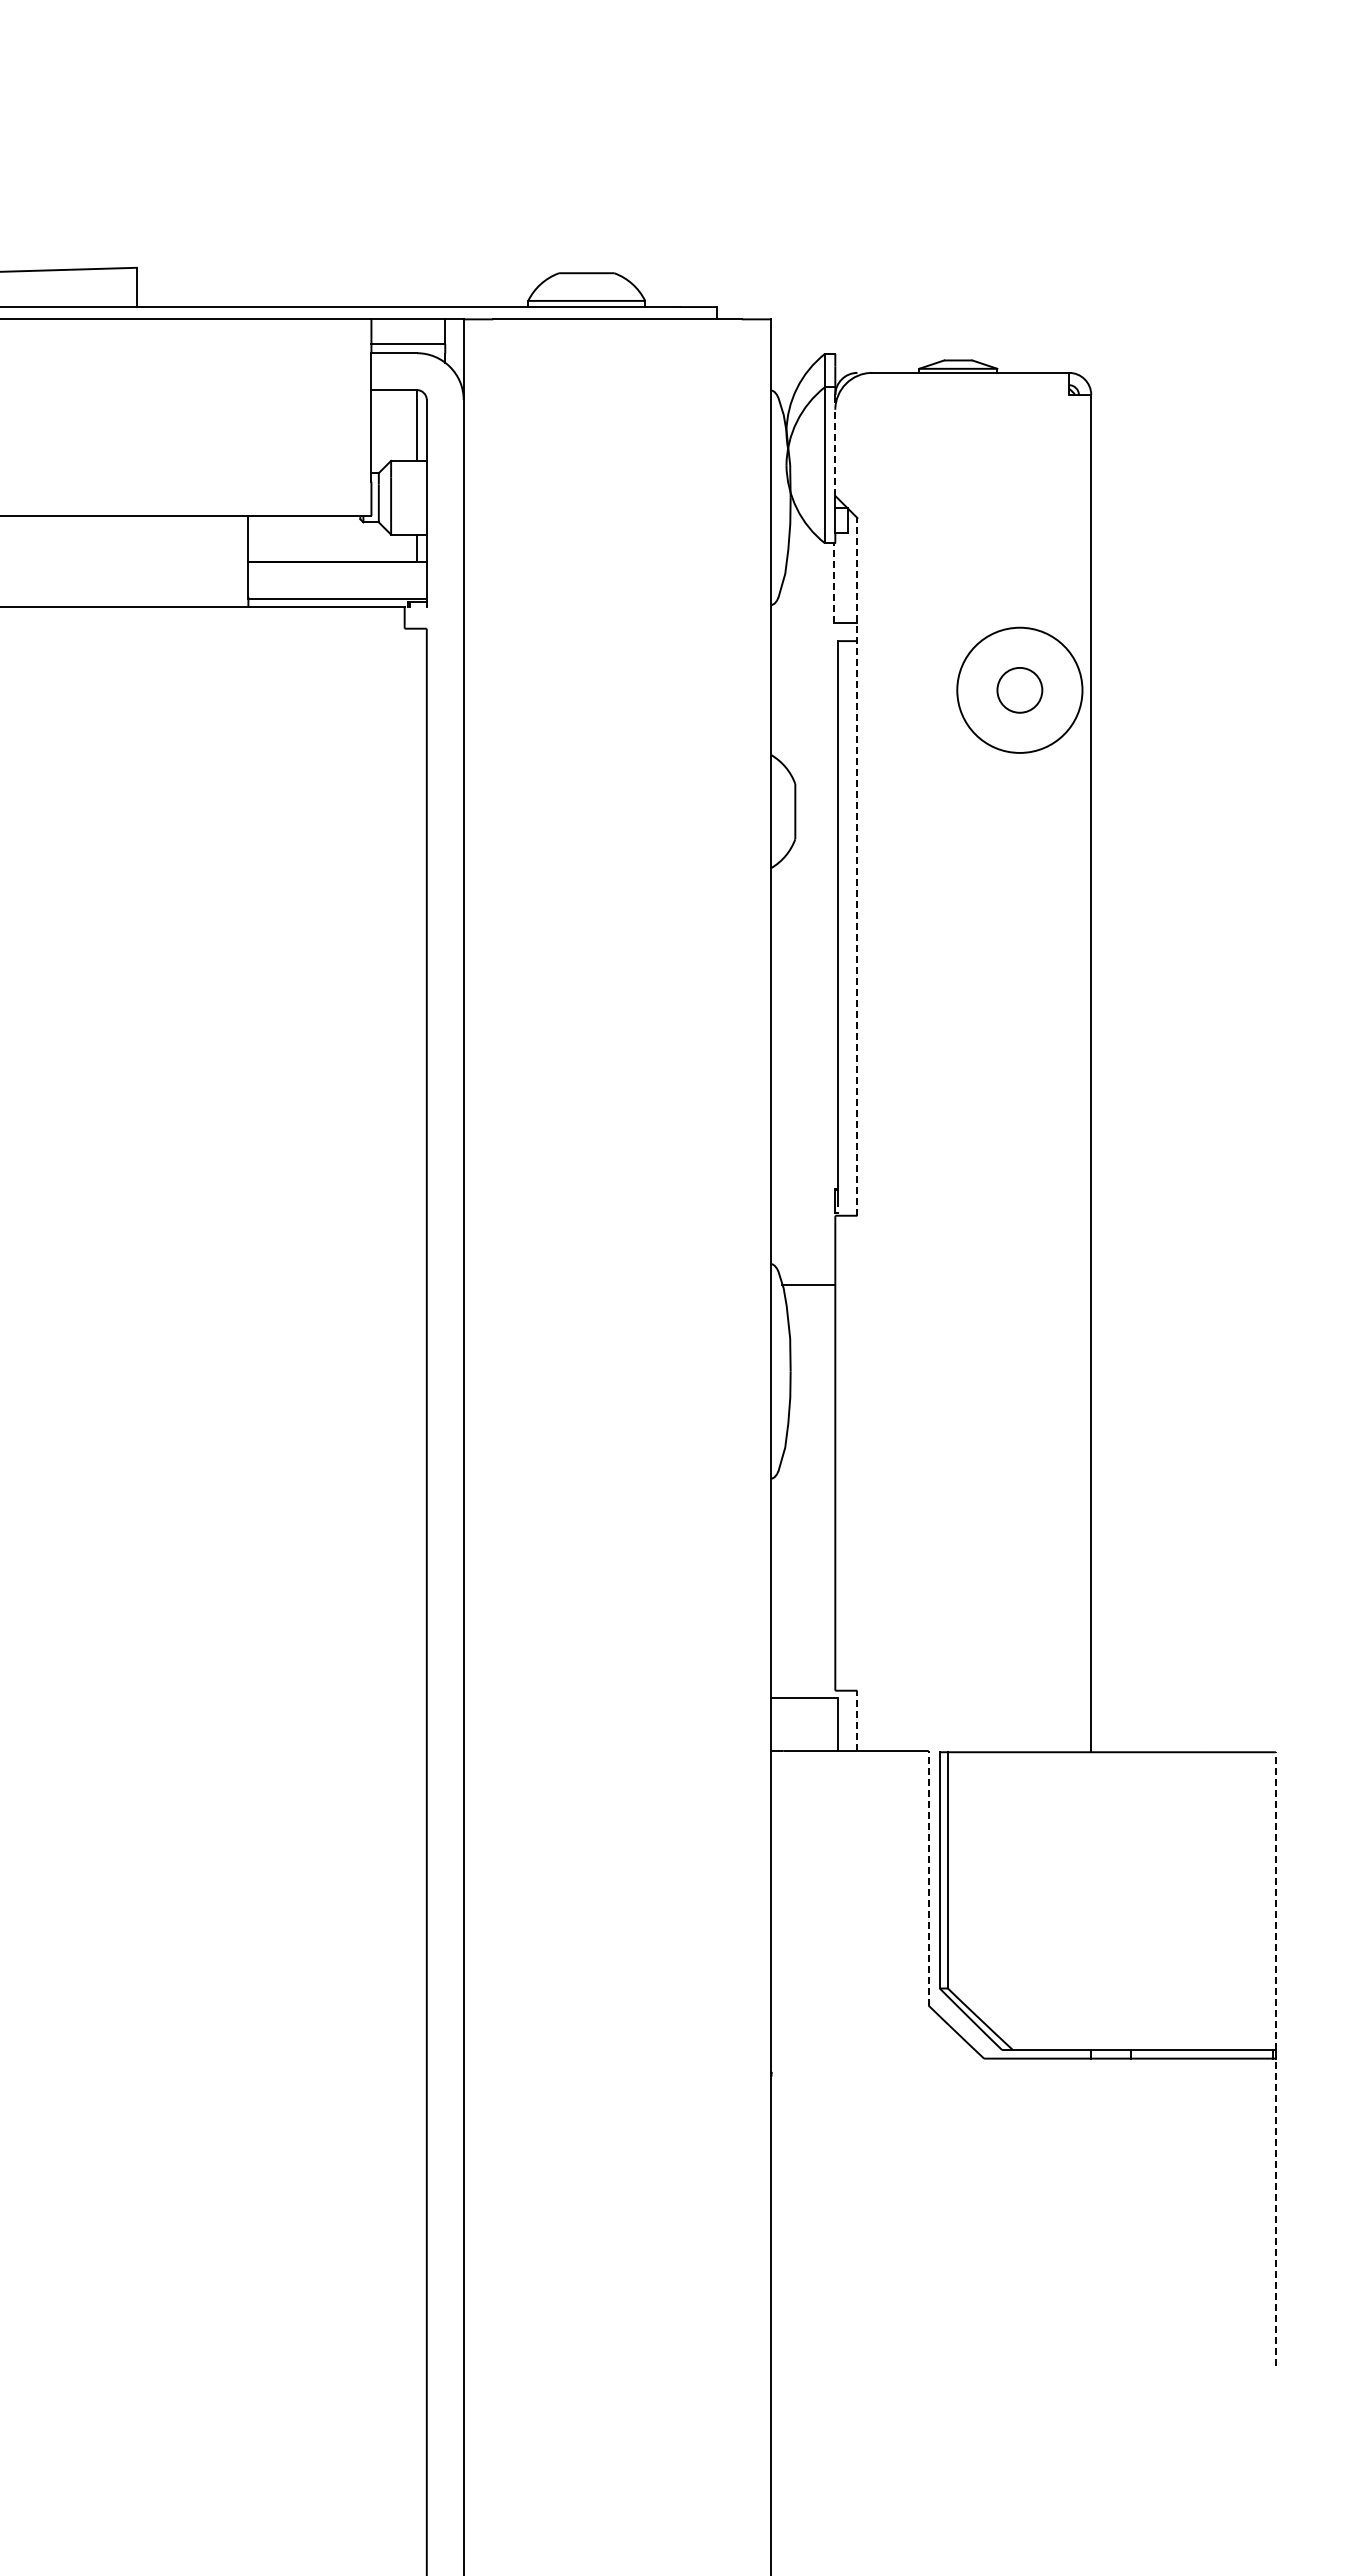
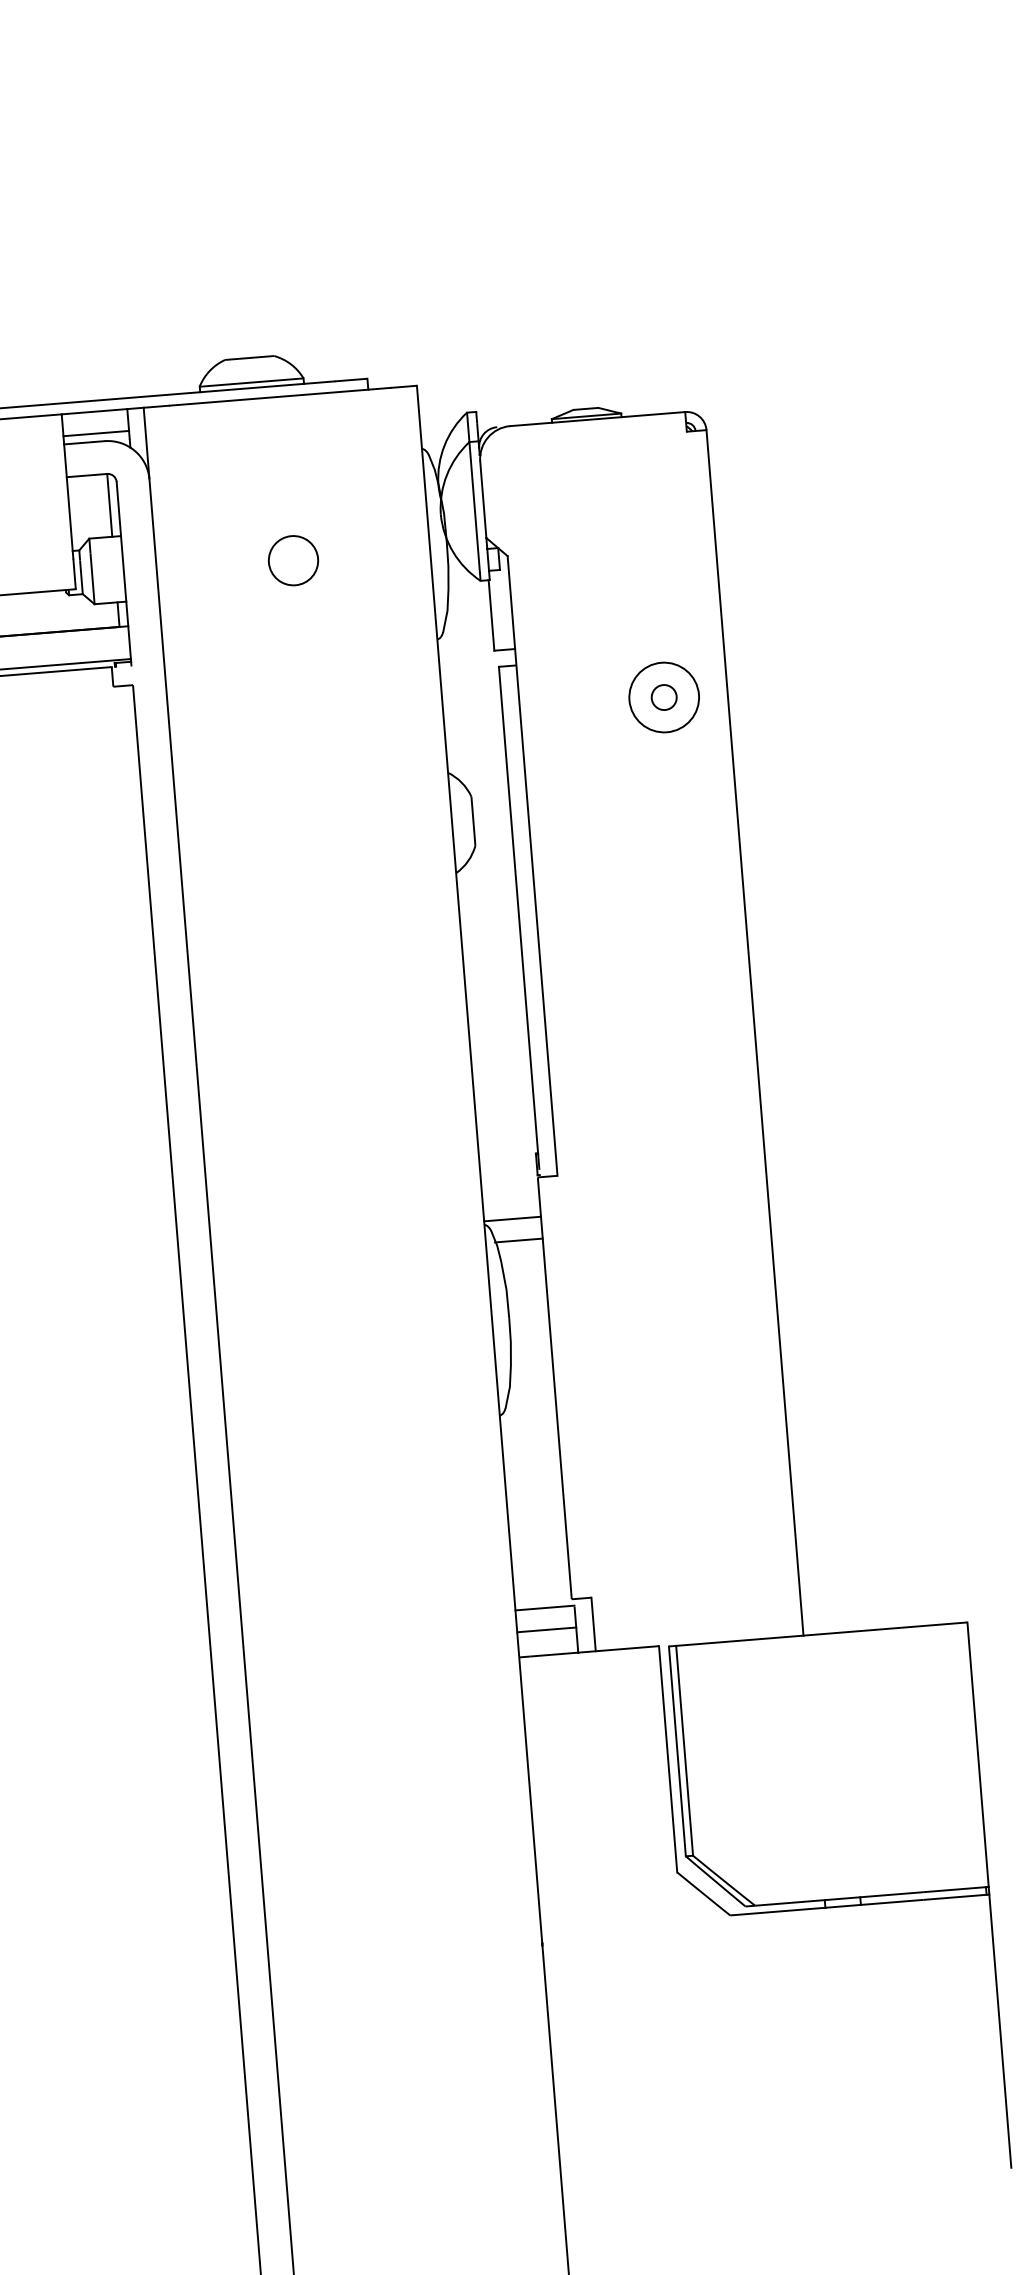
line: (835, 452) -> (483, 499), dashed -> solid
circle: (617, 503) -> (293, 560), added
line: (834, 582) -> (491, 614), dashed -> solid
circle: (1019, 690) -> (663, 697), size x0.62
circle: (1019, 690) -> (663, 697), size x0.62
line: (857, 866) -> (532, 865), dashed -> solid
line: (803, 1260) -> (512, 1219), added
line: (857, 1720) -> (593, 1624), dashed -> solid
line: (804, 1722) -> (546, 1629), added
line: (928, 1877) -> (667, 1758), dashed -> solid
line: (1275, 1901) -> (977, 1755), dashed -> solid
line: (1275, 2212) -> (1000, 2031), dashed -> solid

